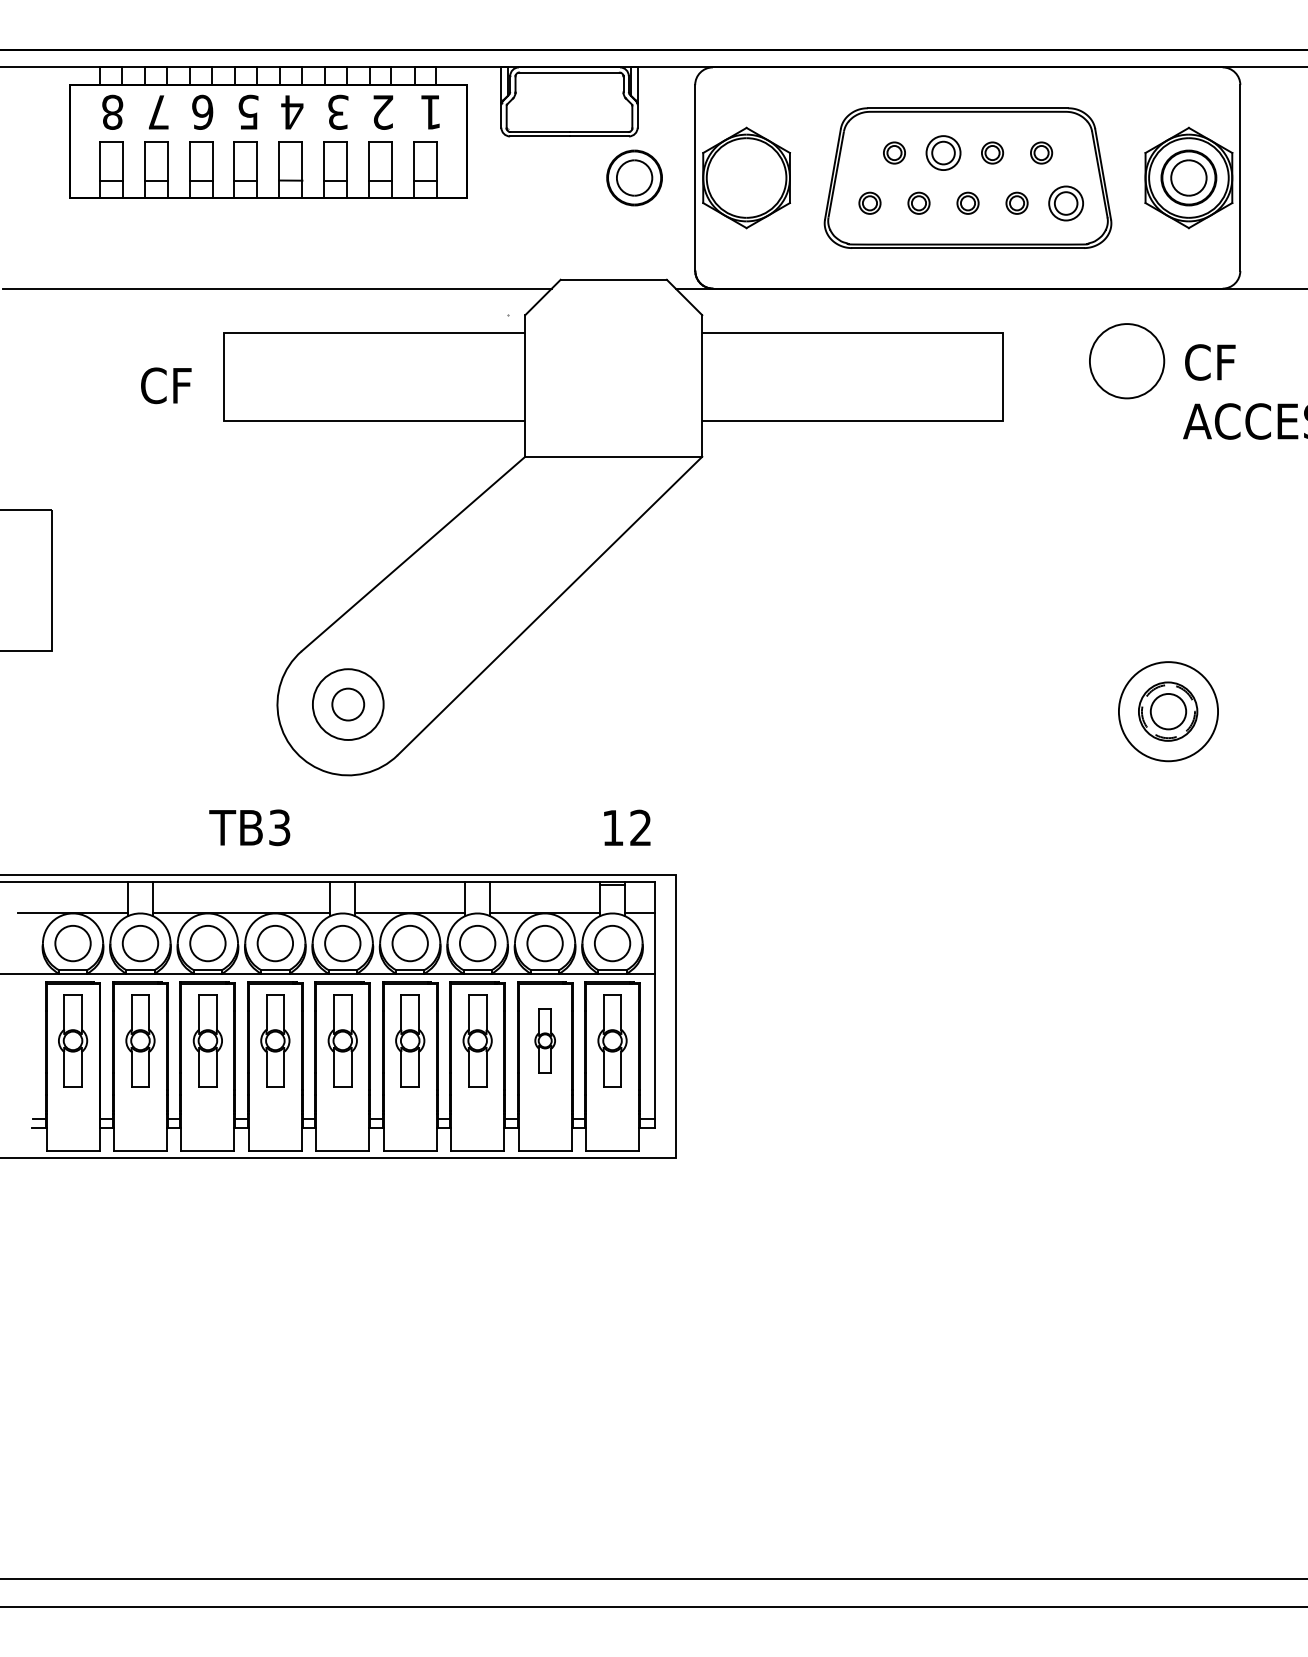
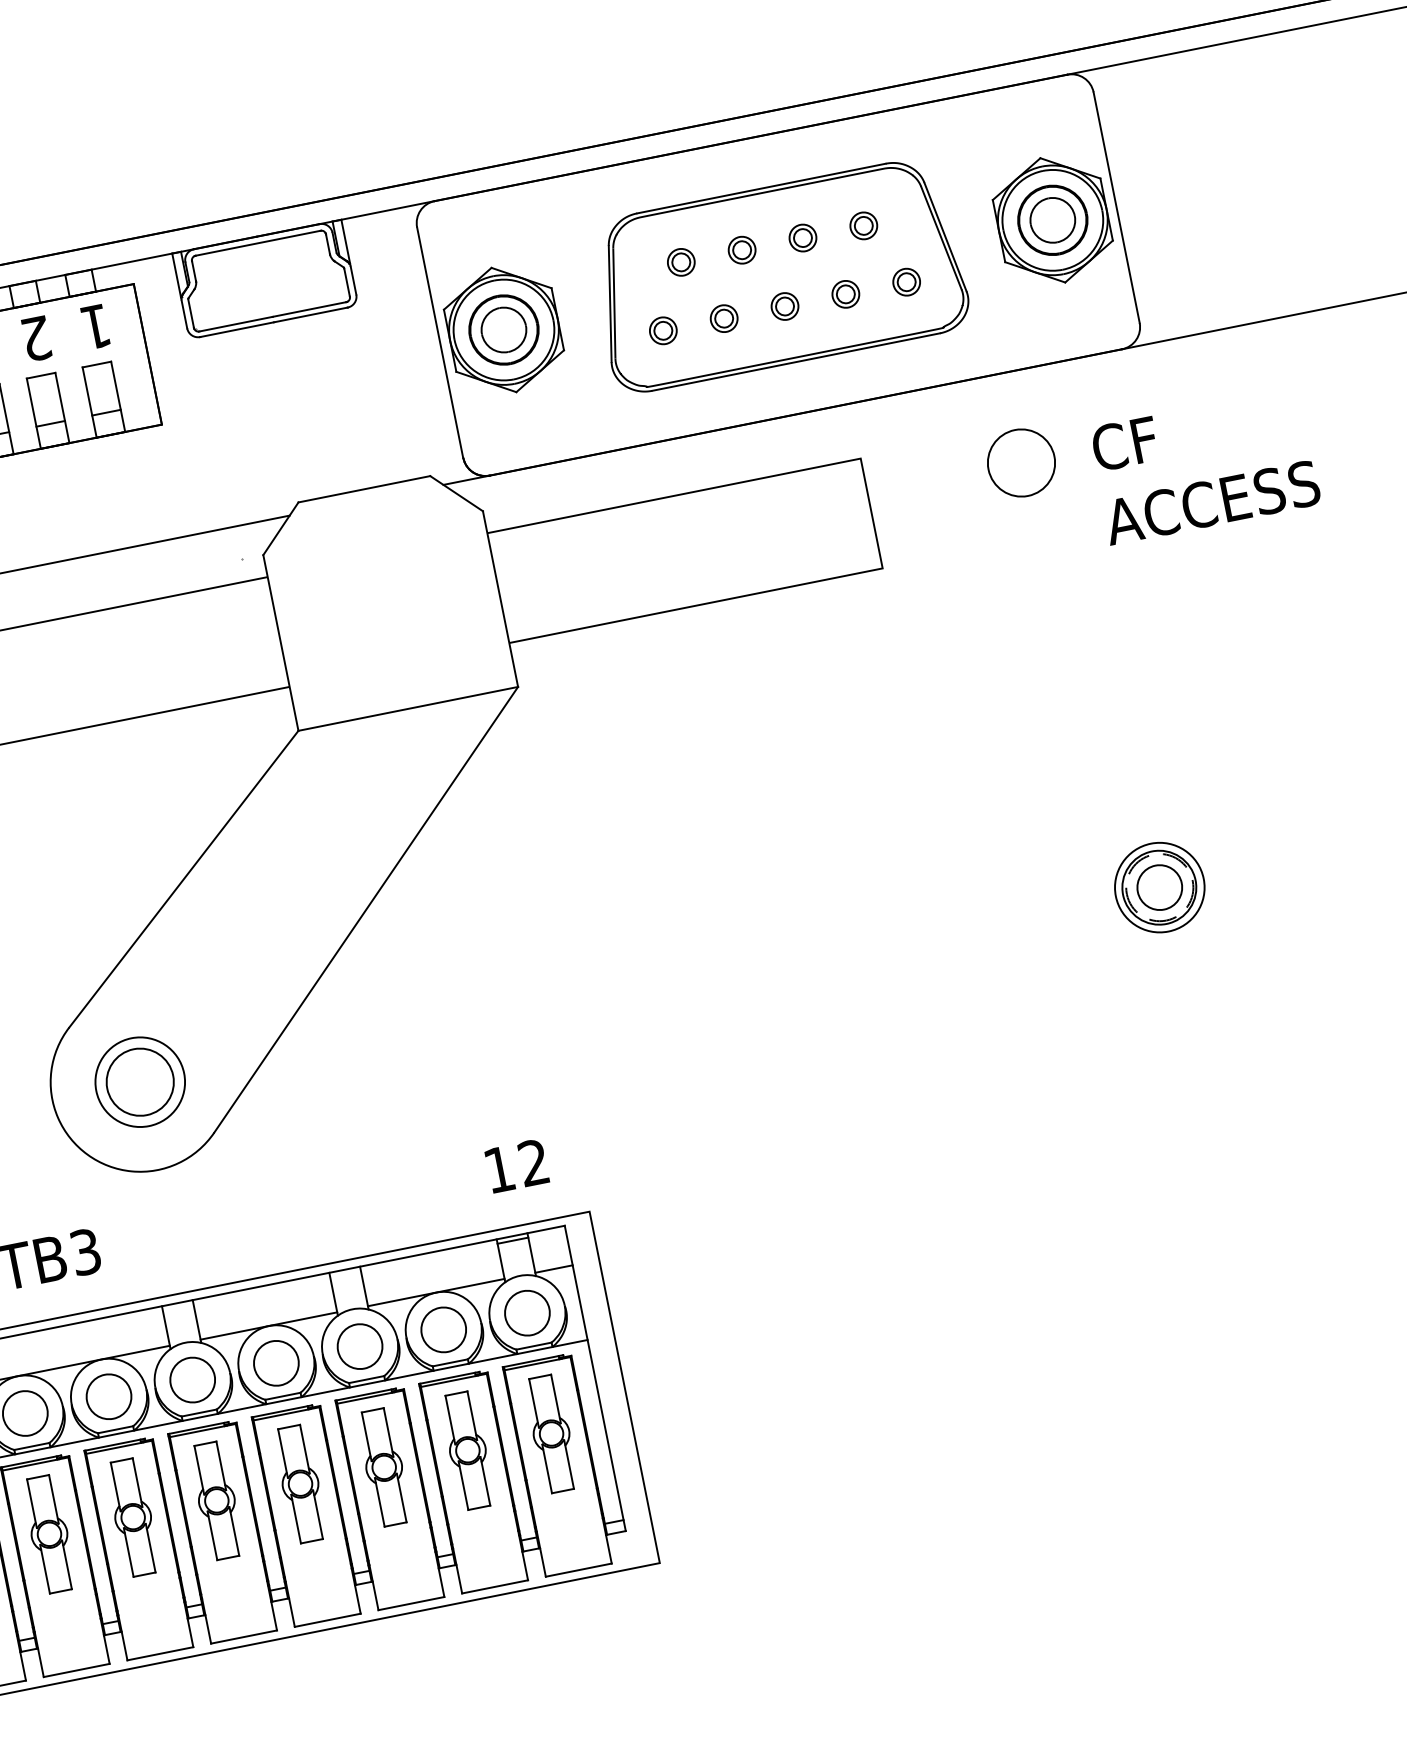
part: (943, 152) -> (741, 249), size x0.62
part: (634, 177) -> (503, 329), moved
part: (1065, 202) -> (905, 281), size x0.62
circle: (1126, 360) -> (1020, 462), size x0.71
circle: (347, 704) -> (139, 1082), size x1.67
circle: (1168, 711) -> (1159, 887), size x0.71
part: (545, 1040) -> (468, 1450), size x1.43

